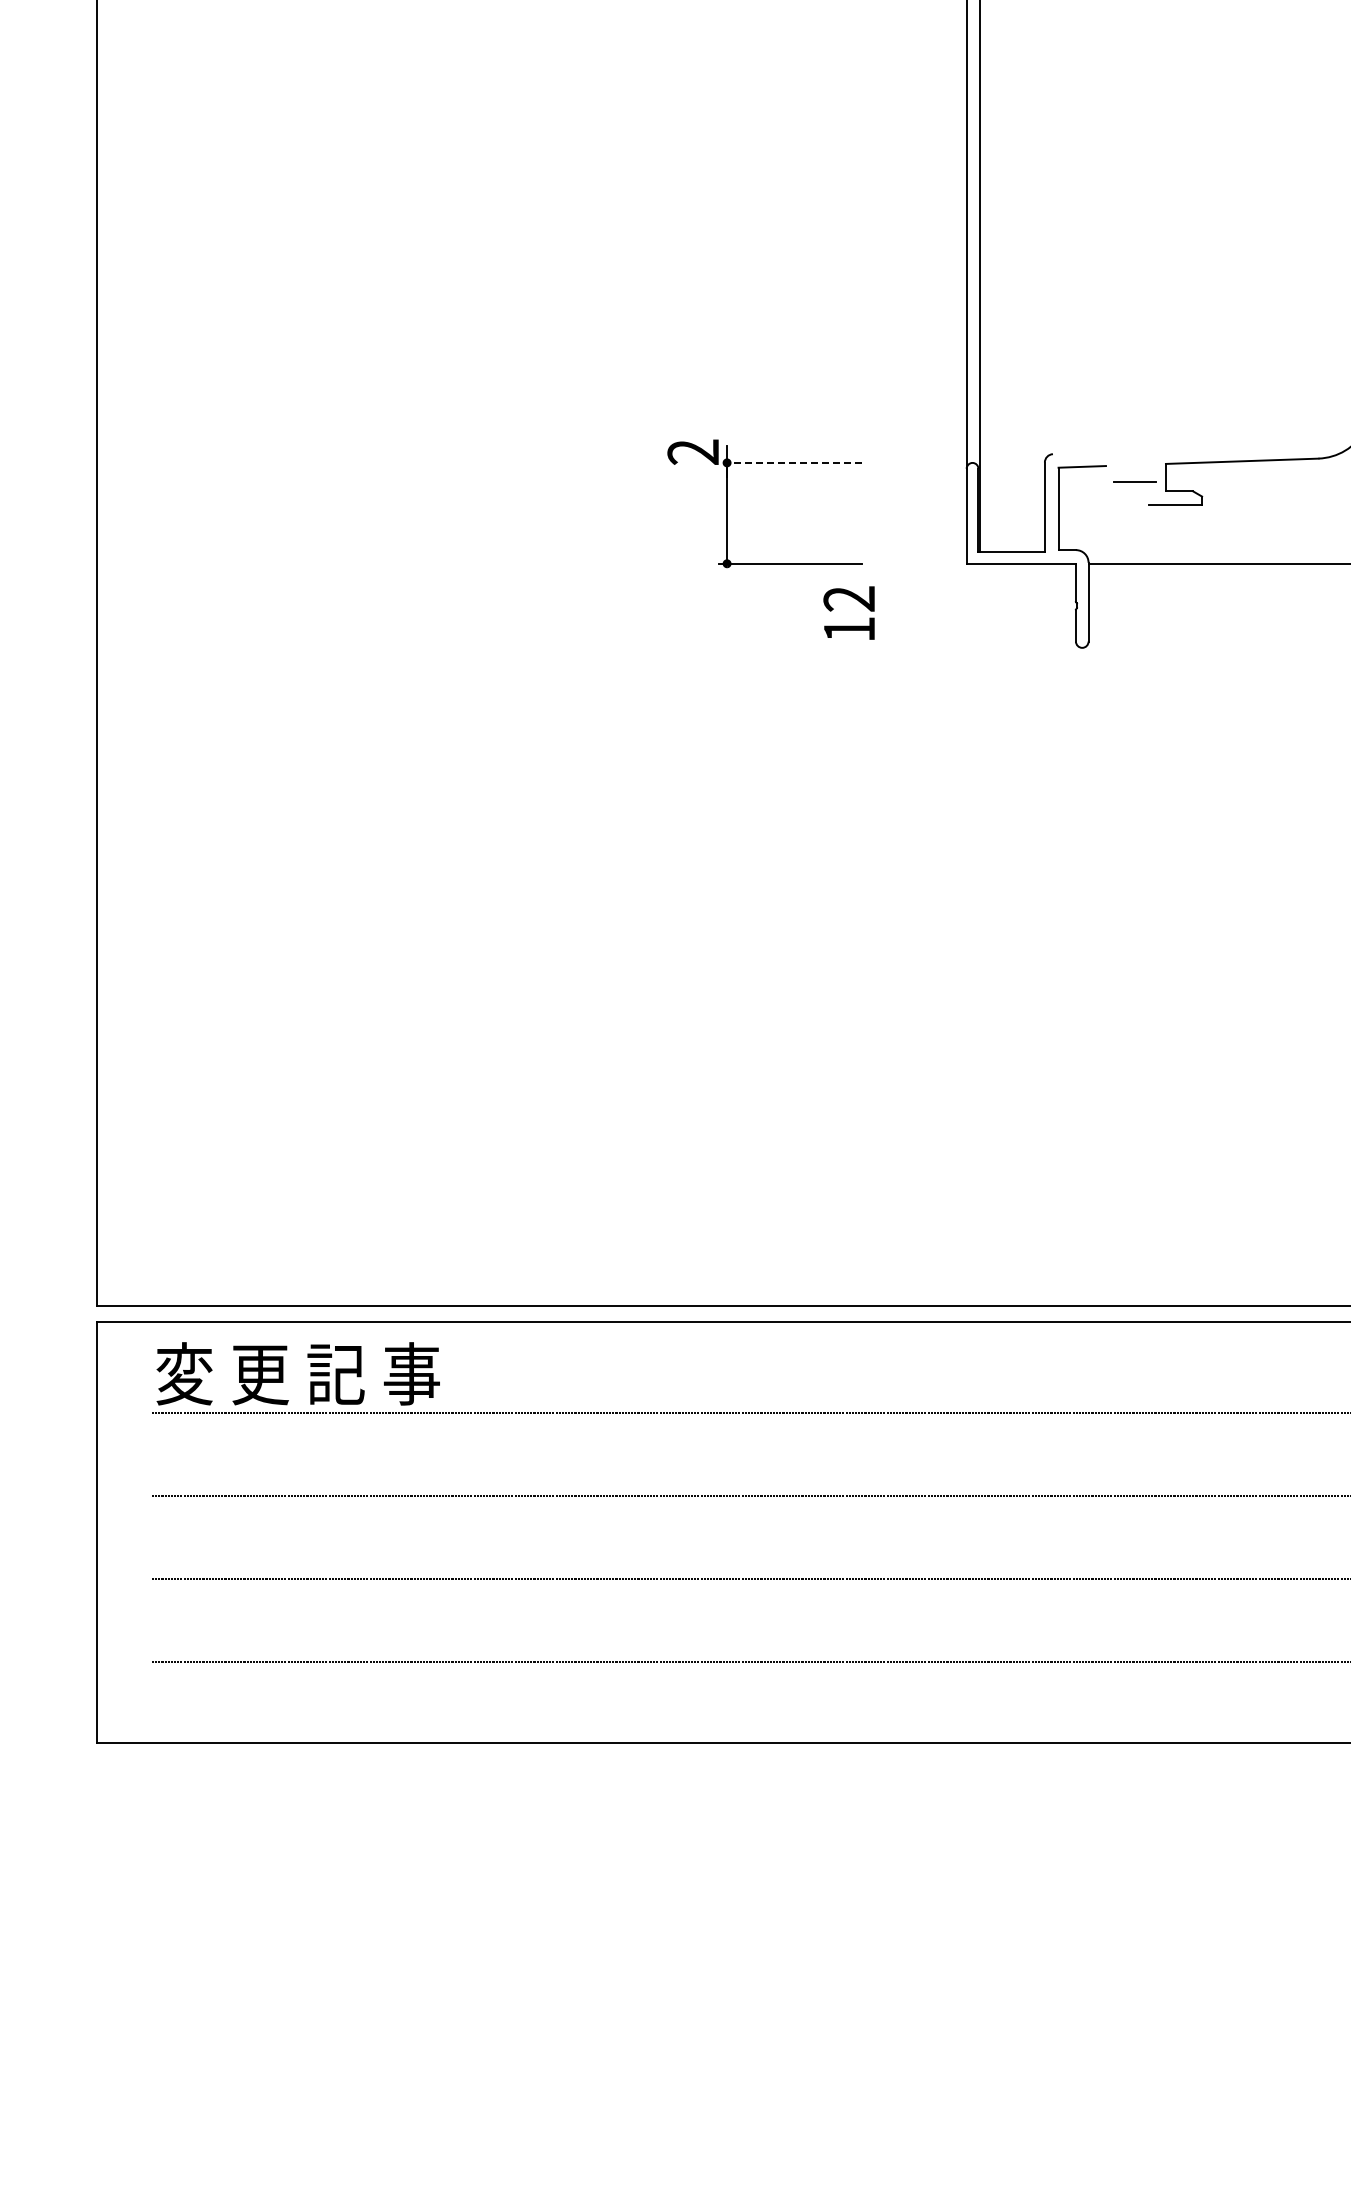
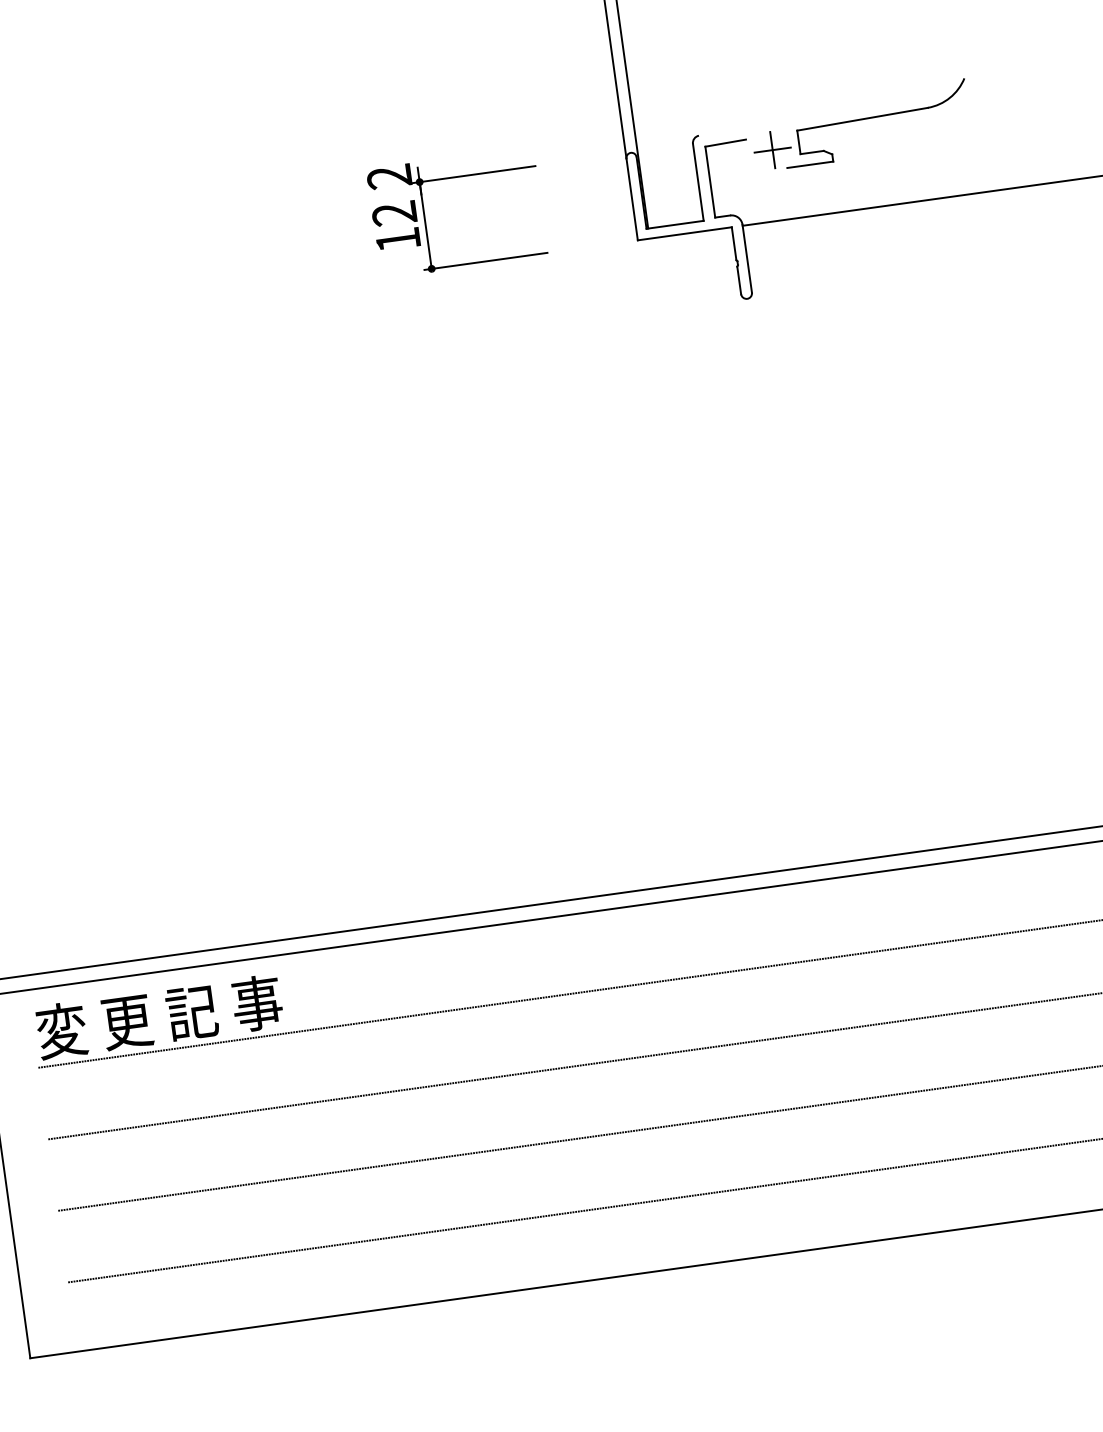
line: (789, 462) -> (473, 174), dashed -> solid
line: (1134, 482) -> (772, 150), added
text: (848, 612) -> (395, 225), moved

